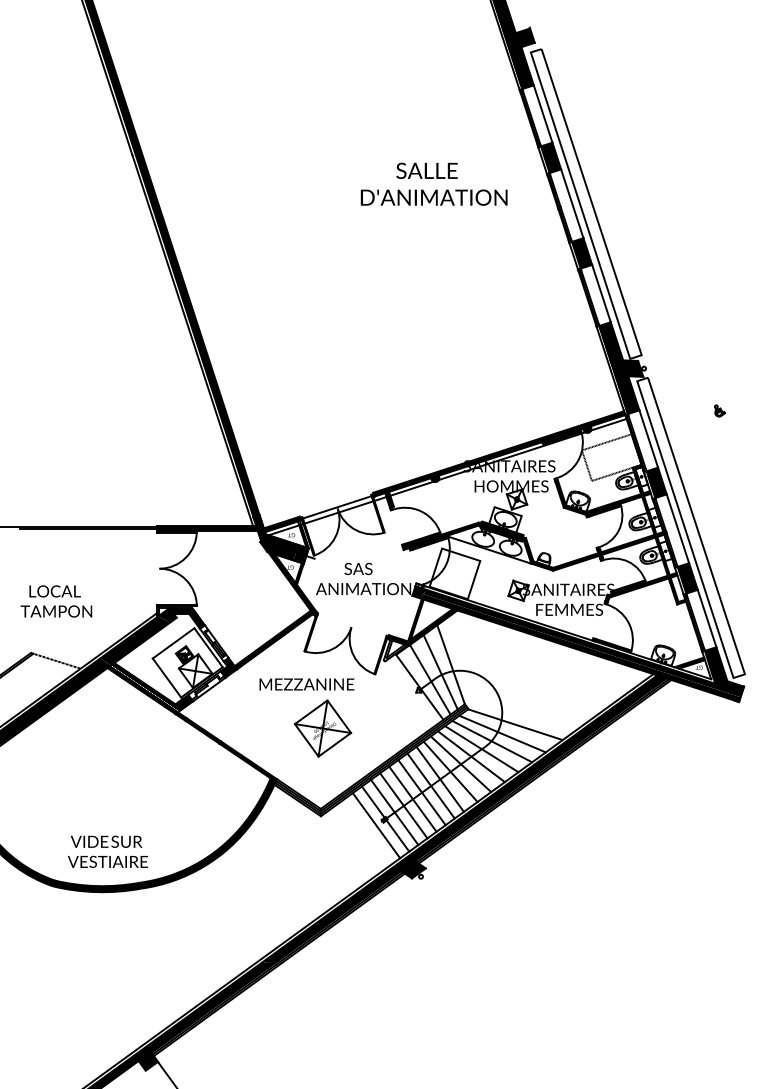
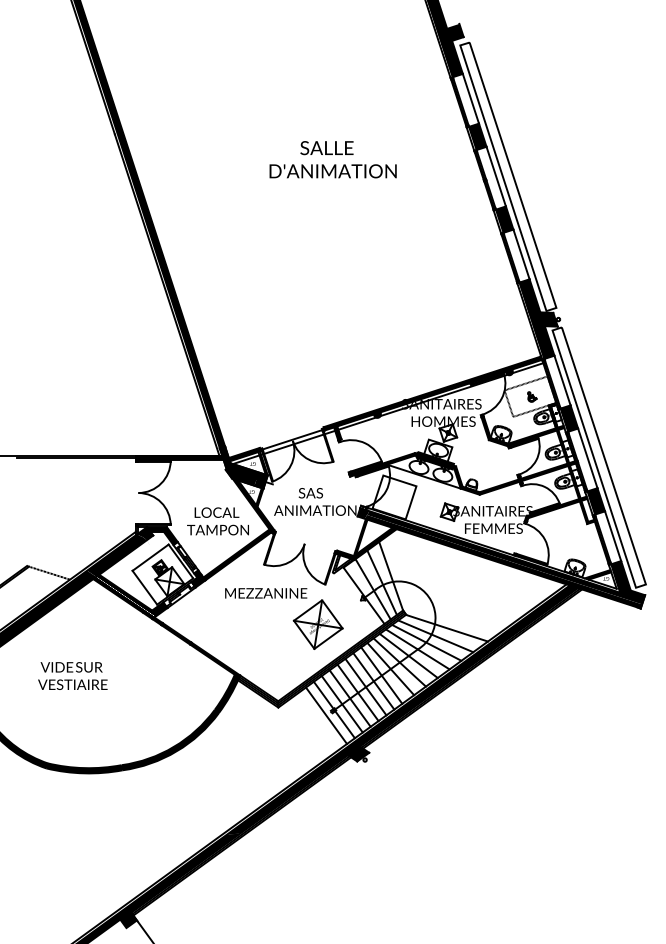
text: (433, 183) -> (332, 159), moved
part: (719, 410) -> (531, 396), moved
text: (56, 601) -> (218, 521), moved
part: (322, 728) -> (317, 624), moved
text: (107, 851) -> (72, 675), moved

